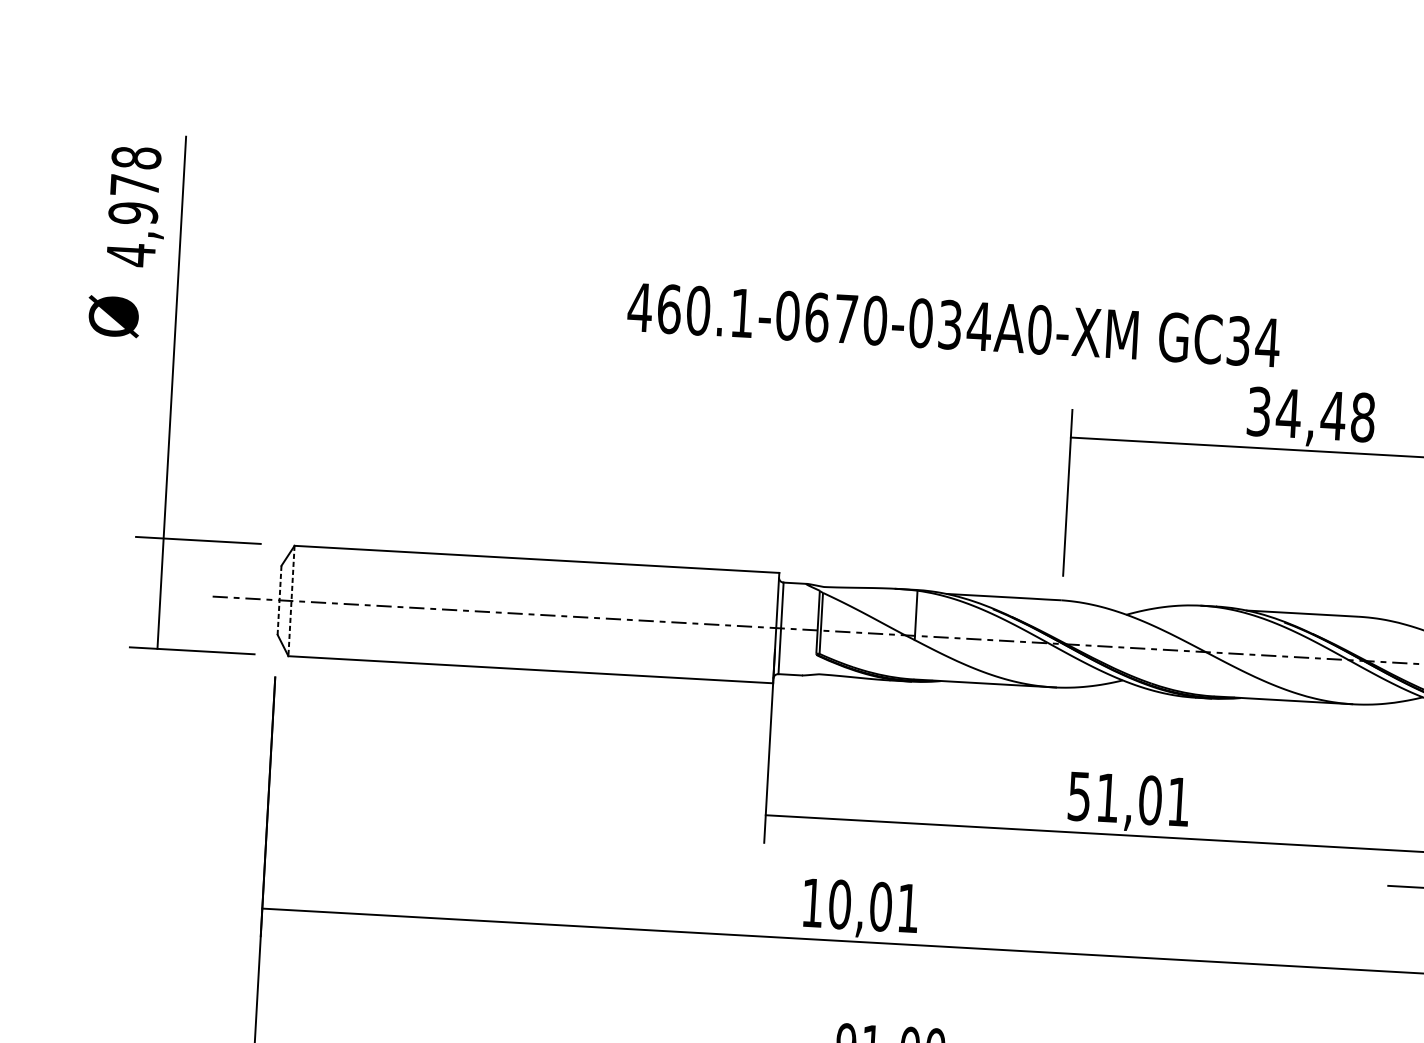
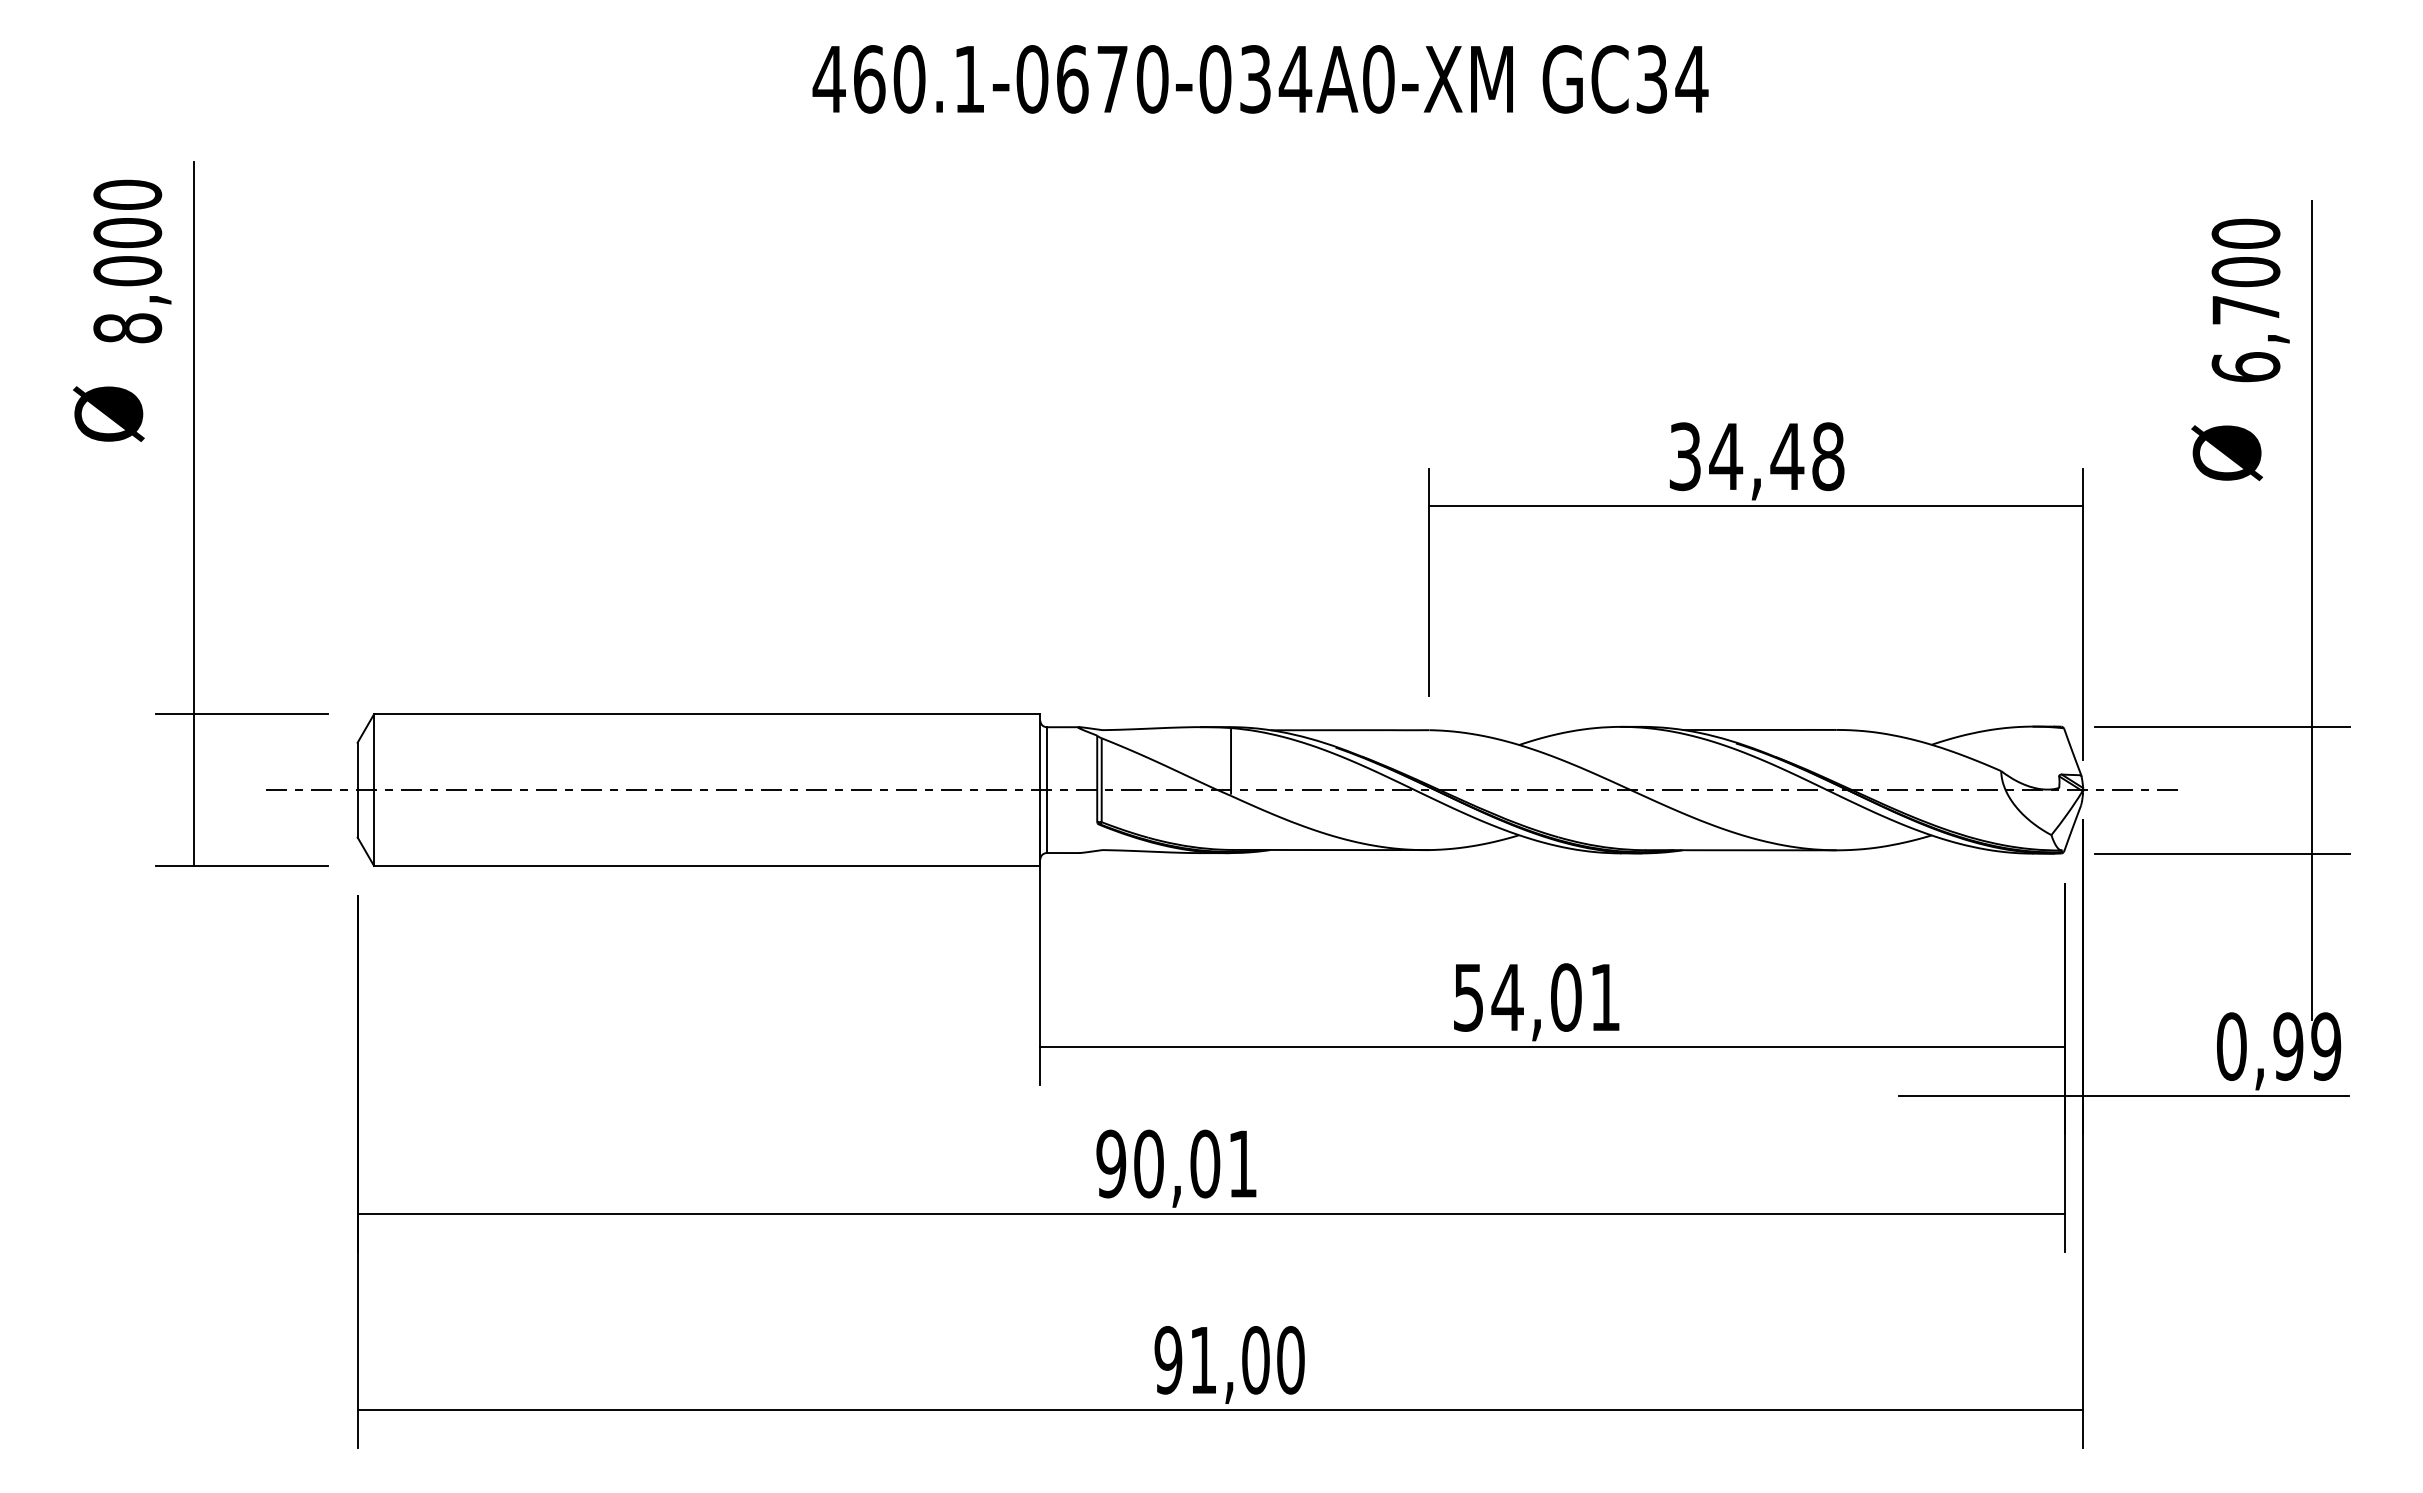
text: (133, 206) -> (127, 261), 4,978 -> 8,000
text: (953, 325) -> (1260, 79), moved
line: (279, 600) -> (357, 790), dashed -> solid
line: (291, 601) -> (374, 790), dashed -> solid
text: (1107, 797) -> (1507, 997), 51,01 -> 54,01
text: (812, 902) -> (1111, 1163), 10,01 -> 90,01

